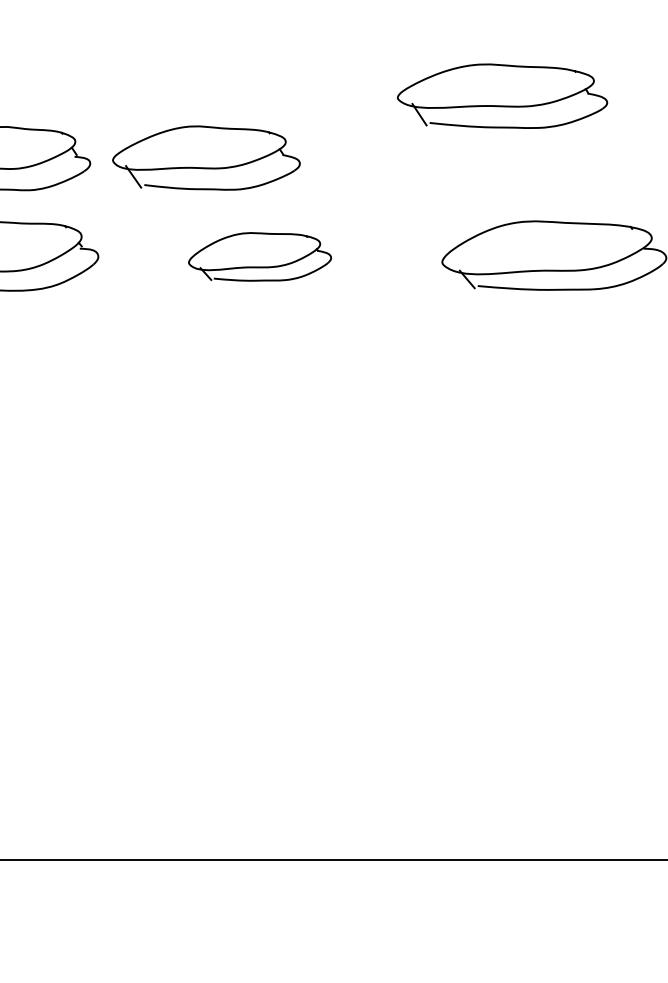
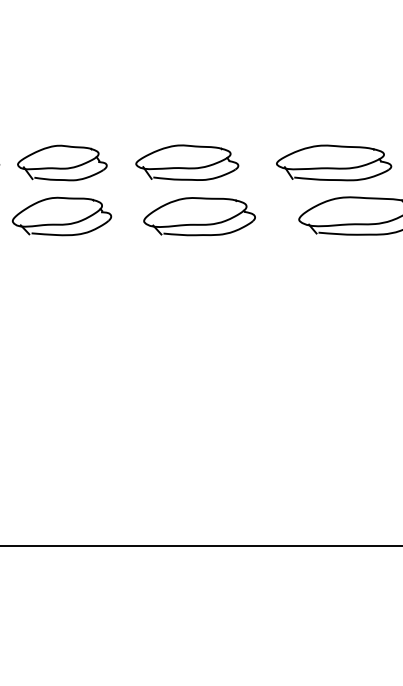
part: (503, 95) -> (334, 162), moved
part: (206, 157) -> (187, 162), moved
part: (259, 256) -> (199, 216), size x1.43

